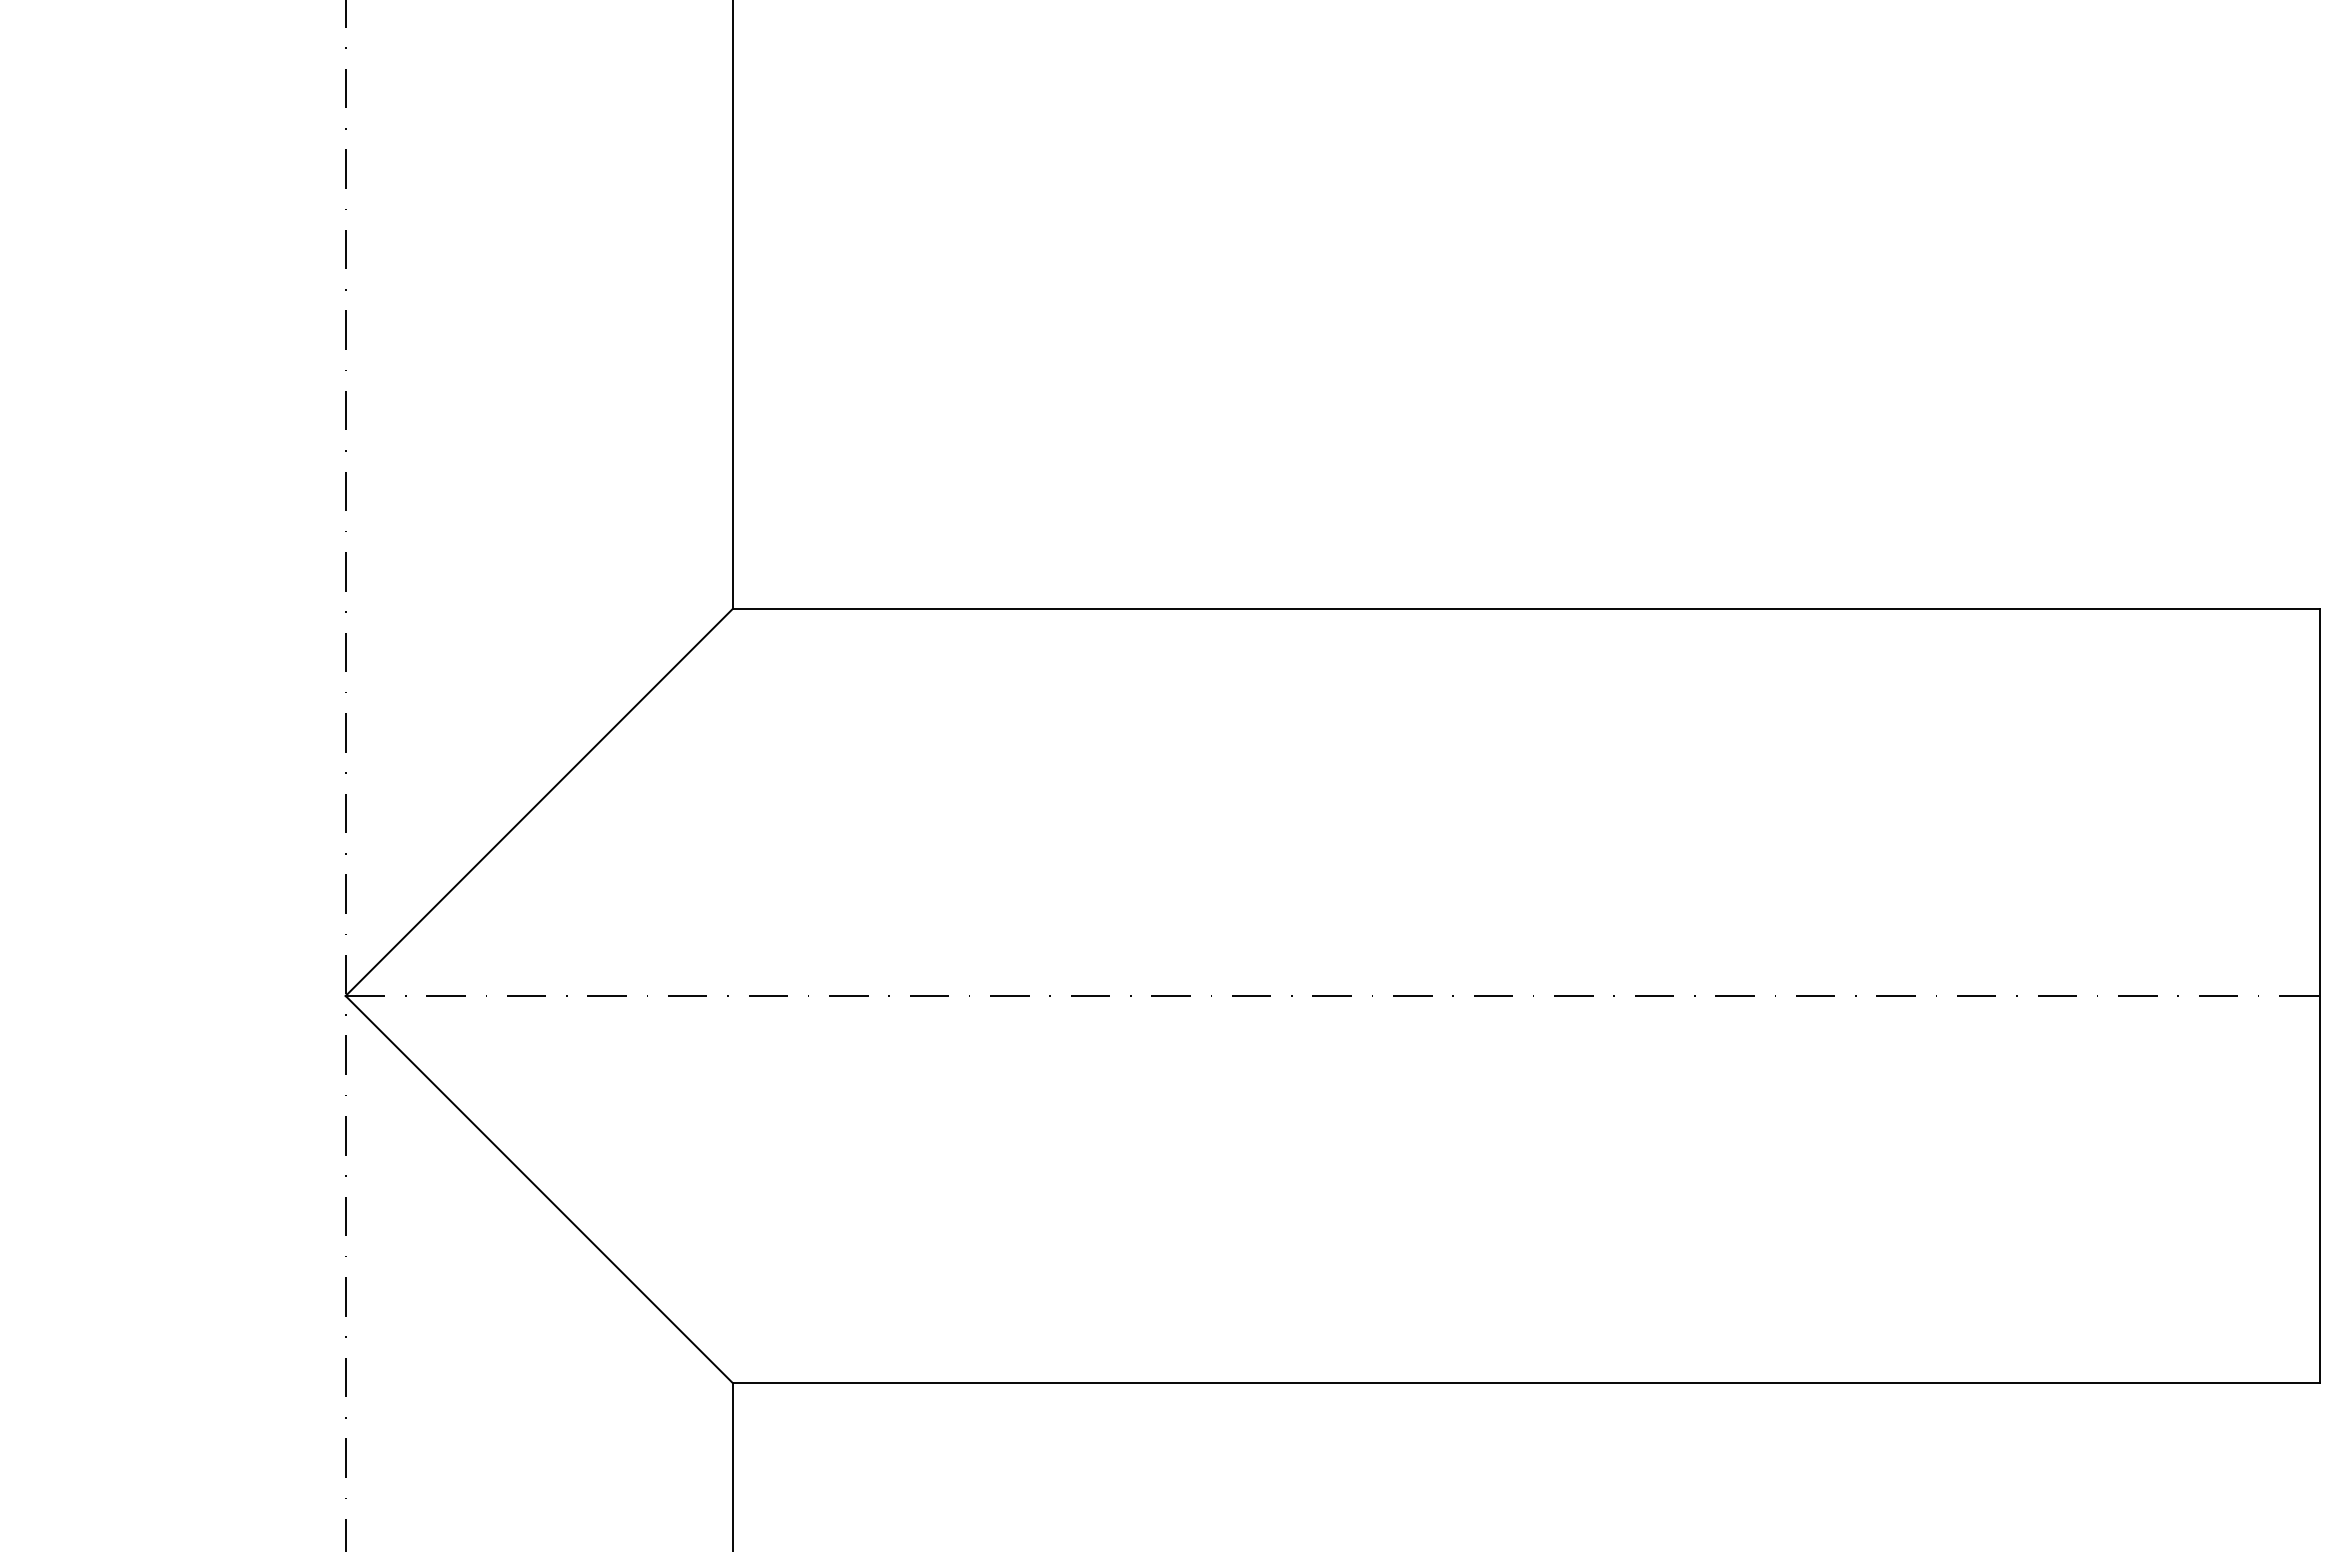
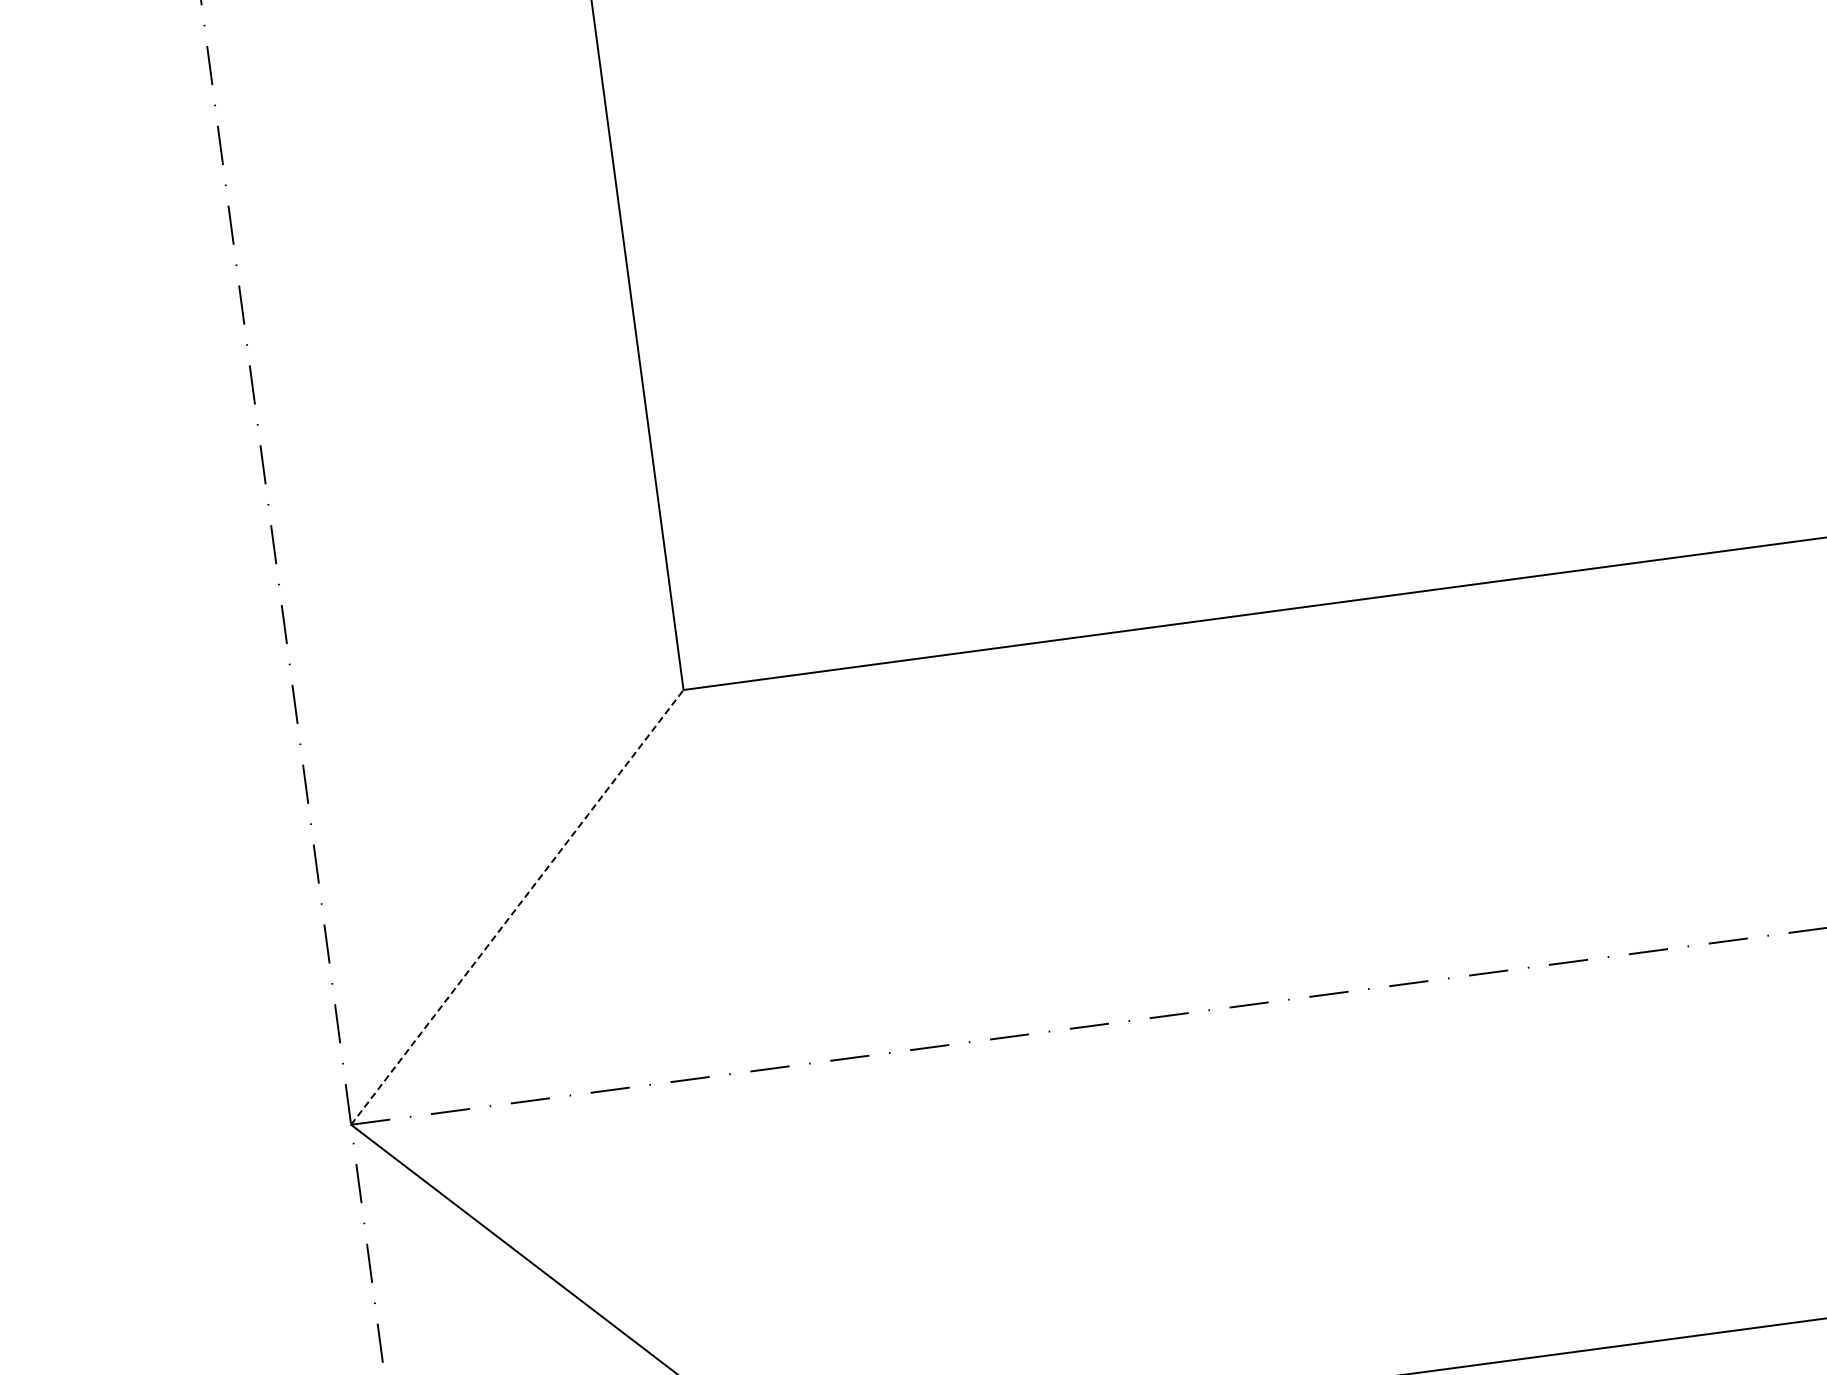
line: (539, 802) -> (517, 907), solid -> dashed

